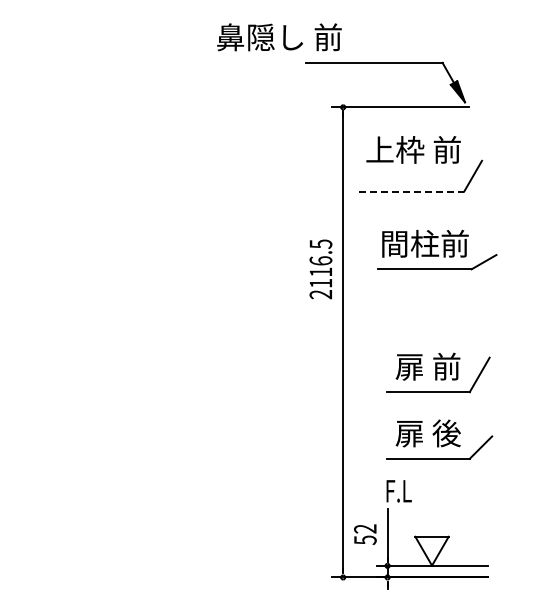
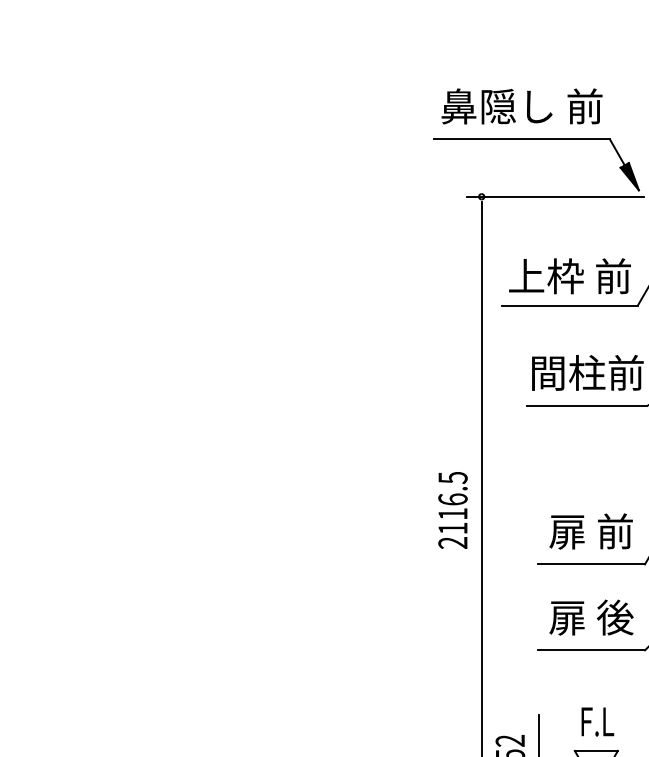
text: (279, 37) -> (522, 106), moved
text: (413, 149) -> (569, 275), moved
line: (411, 191) -> (569, 305), dashed -> solid
text: (320, 269) -> (452, 510), moved
text: (398, 491) -> (596, 722), moved

